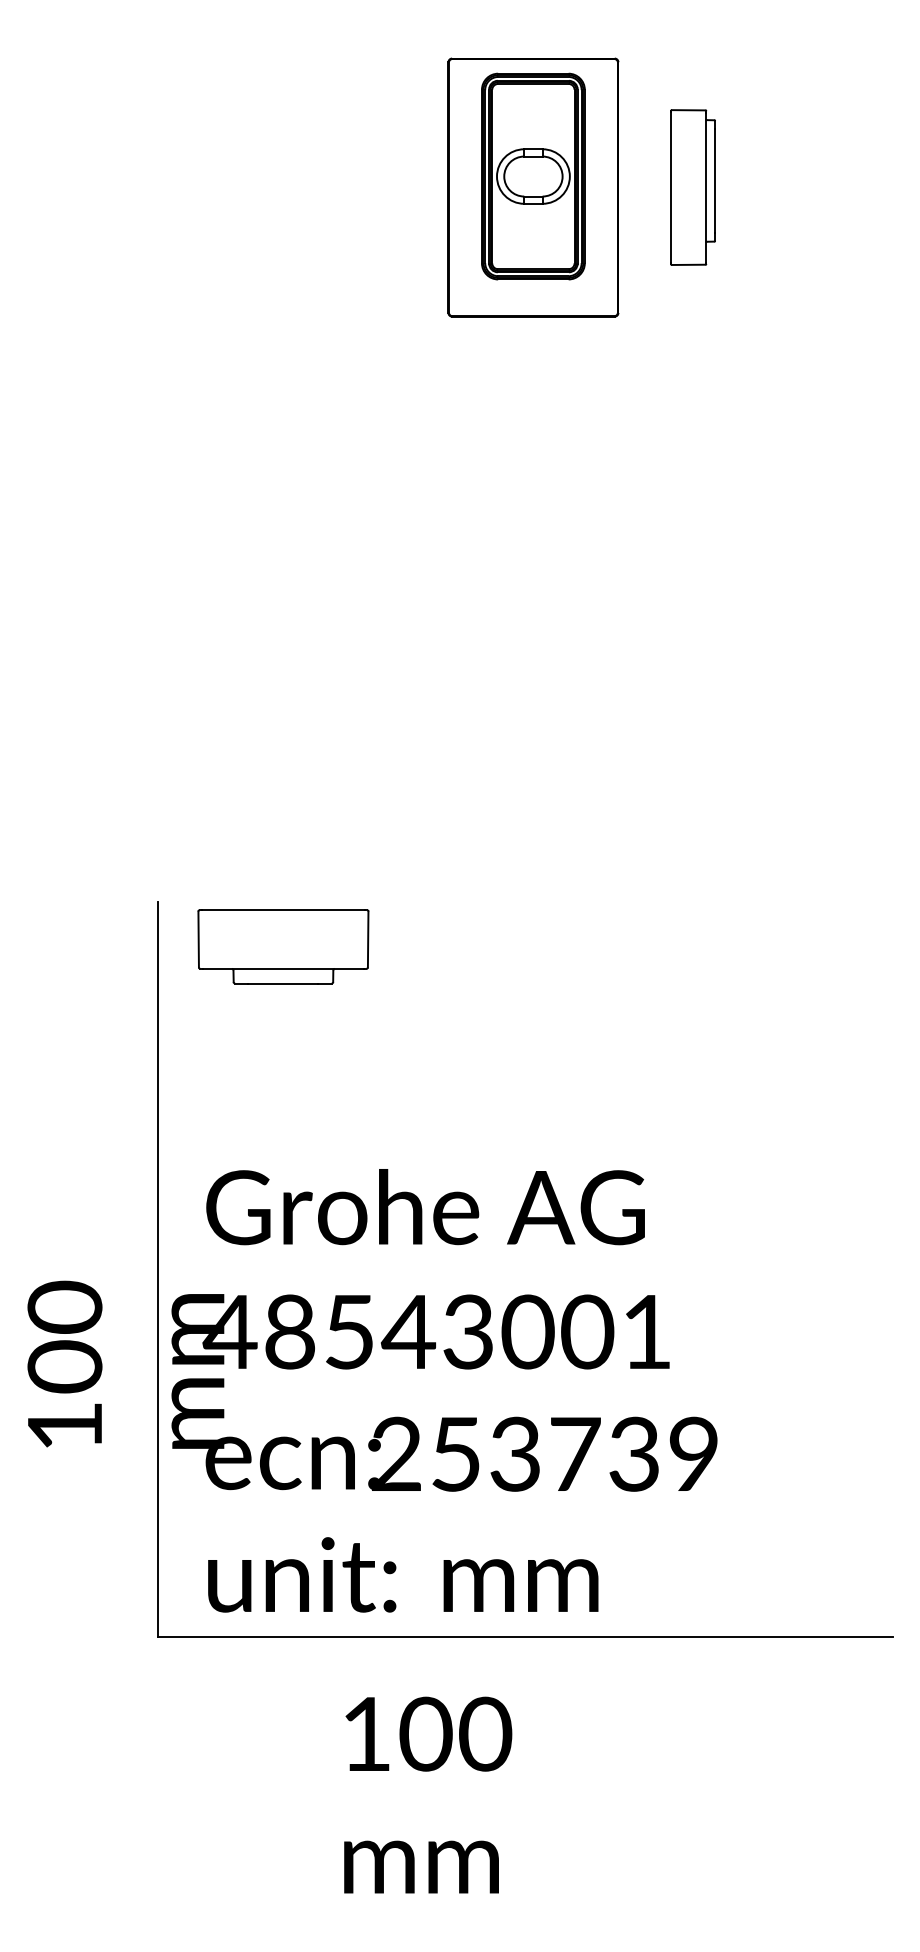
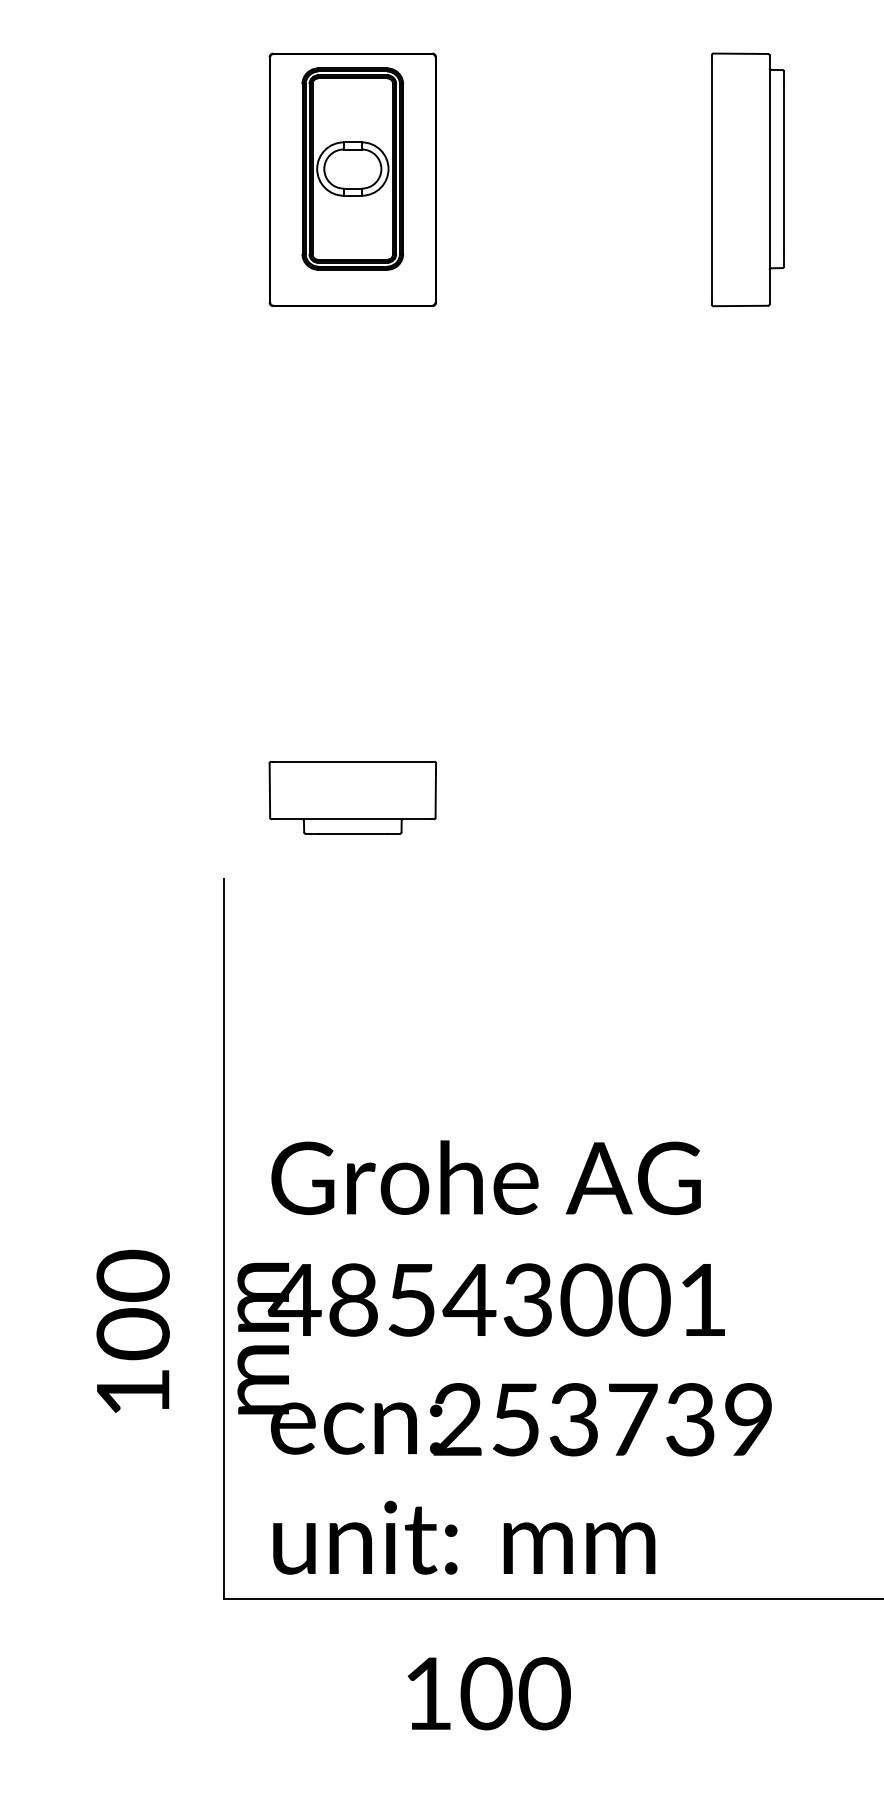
part: (533, 187) -> (352, 179), moved
part: (692, 187) -> (747, 179), size x1.67
part: (283, 946) -> (352, 797), moved

